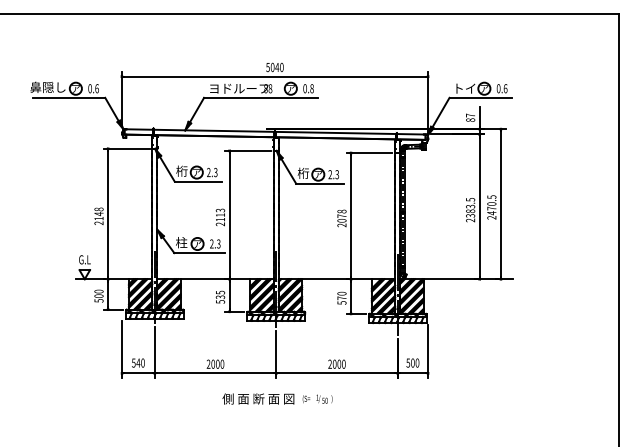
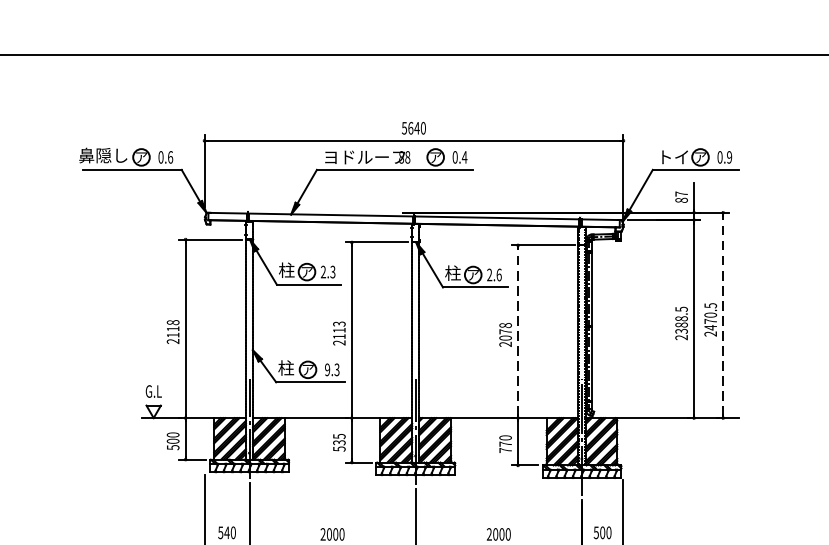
text: (272, 66) -> (410, 126), 5040 -> 5640
text: (312, 88) -> (465, 157), 0.8 -> 0.4
text: (505, 88) -> (729, 157), 0.6 -> 0.9
text: (181, 170) -> (286, 269), 桁 -> 柱
text: (303, 172) -> (452, 272), 桁 -> 柱
text: (337, 174) -> (499, 274), 2.3 -> 2.6
line: (500, 204) -> (722, 315), solid -> dashed
text: (470, 206) -> (681, 318), 2383.5 -> 2388.5
text: (98, 214) -> (172, 329), 2148 -> 2118
line: (351, 216) -> (518, 332), solid -> dashed
text: (211, 244) -> (327, 370), 2.3 -> 9.3
text: (341, 302) -> (504, 449), 570 -> 770

